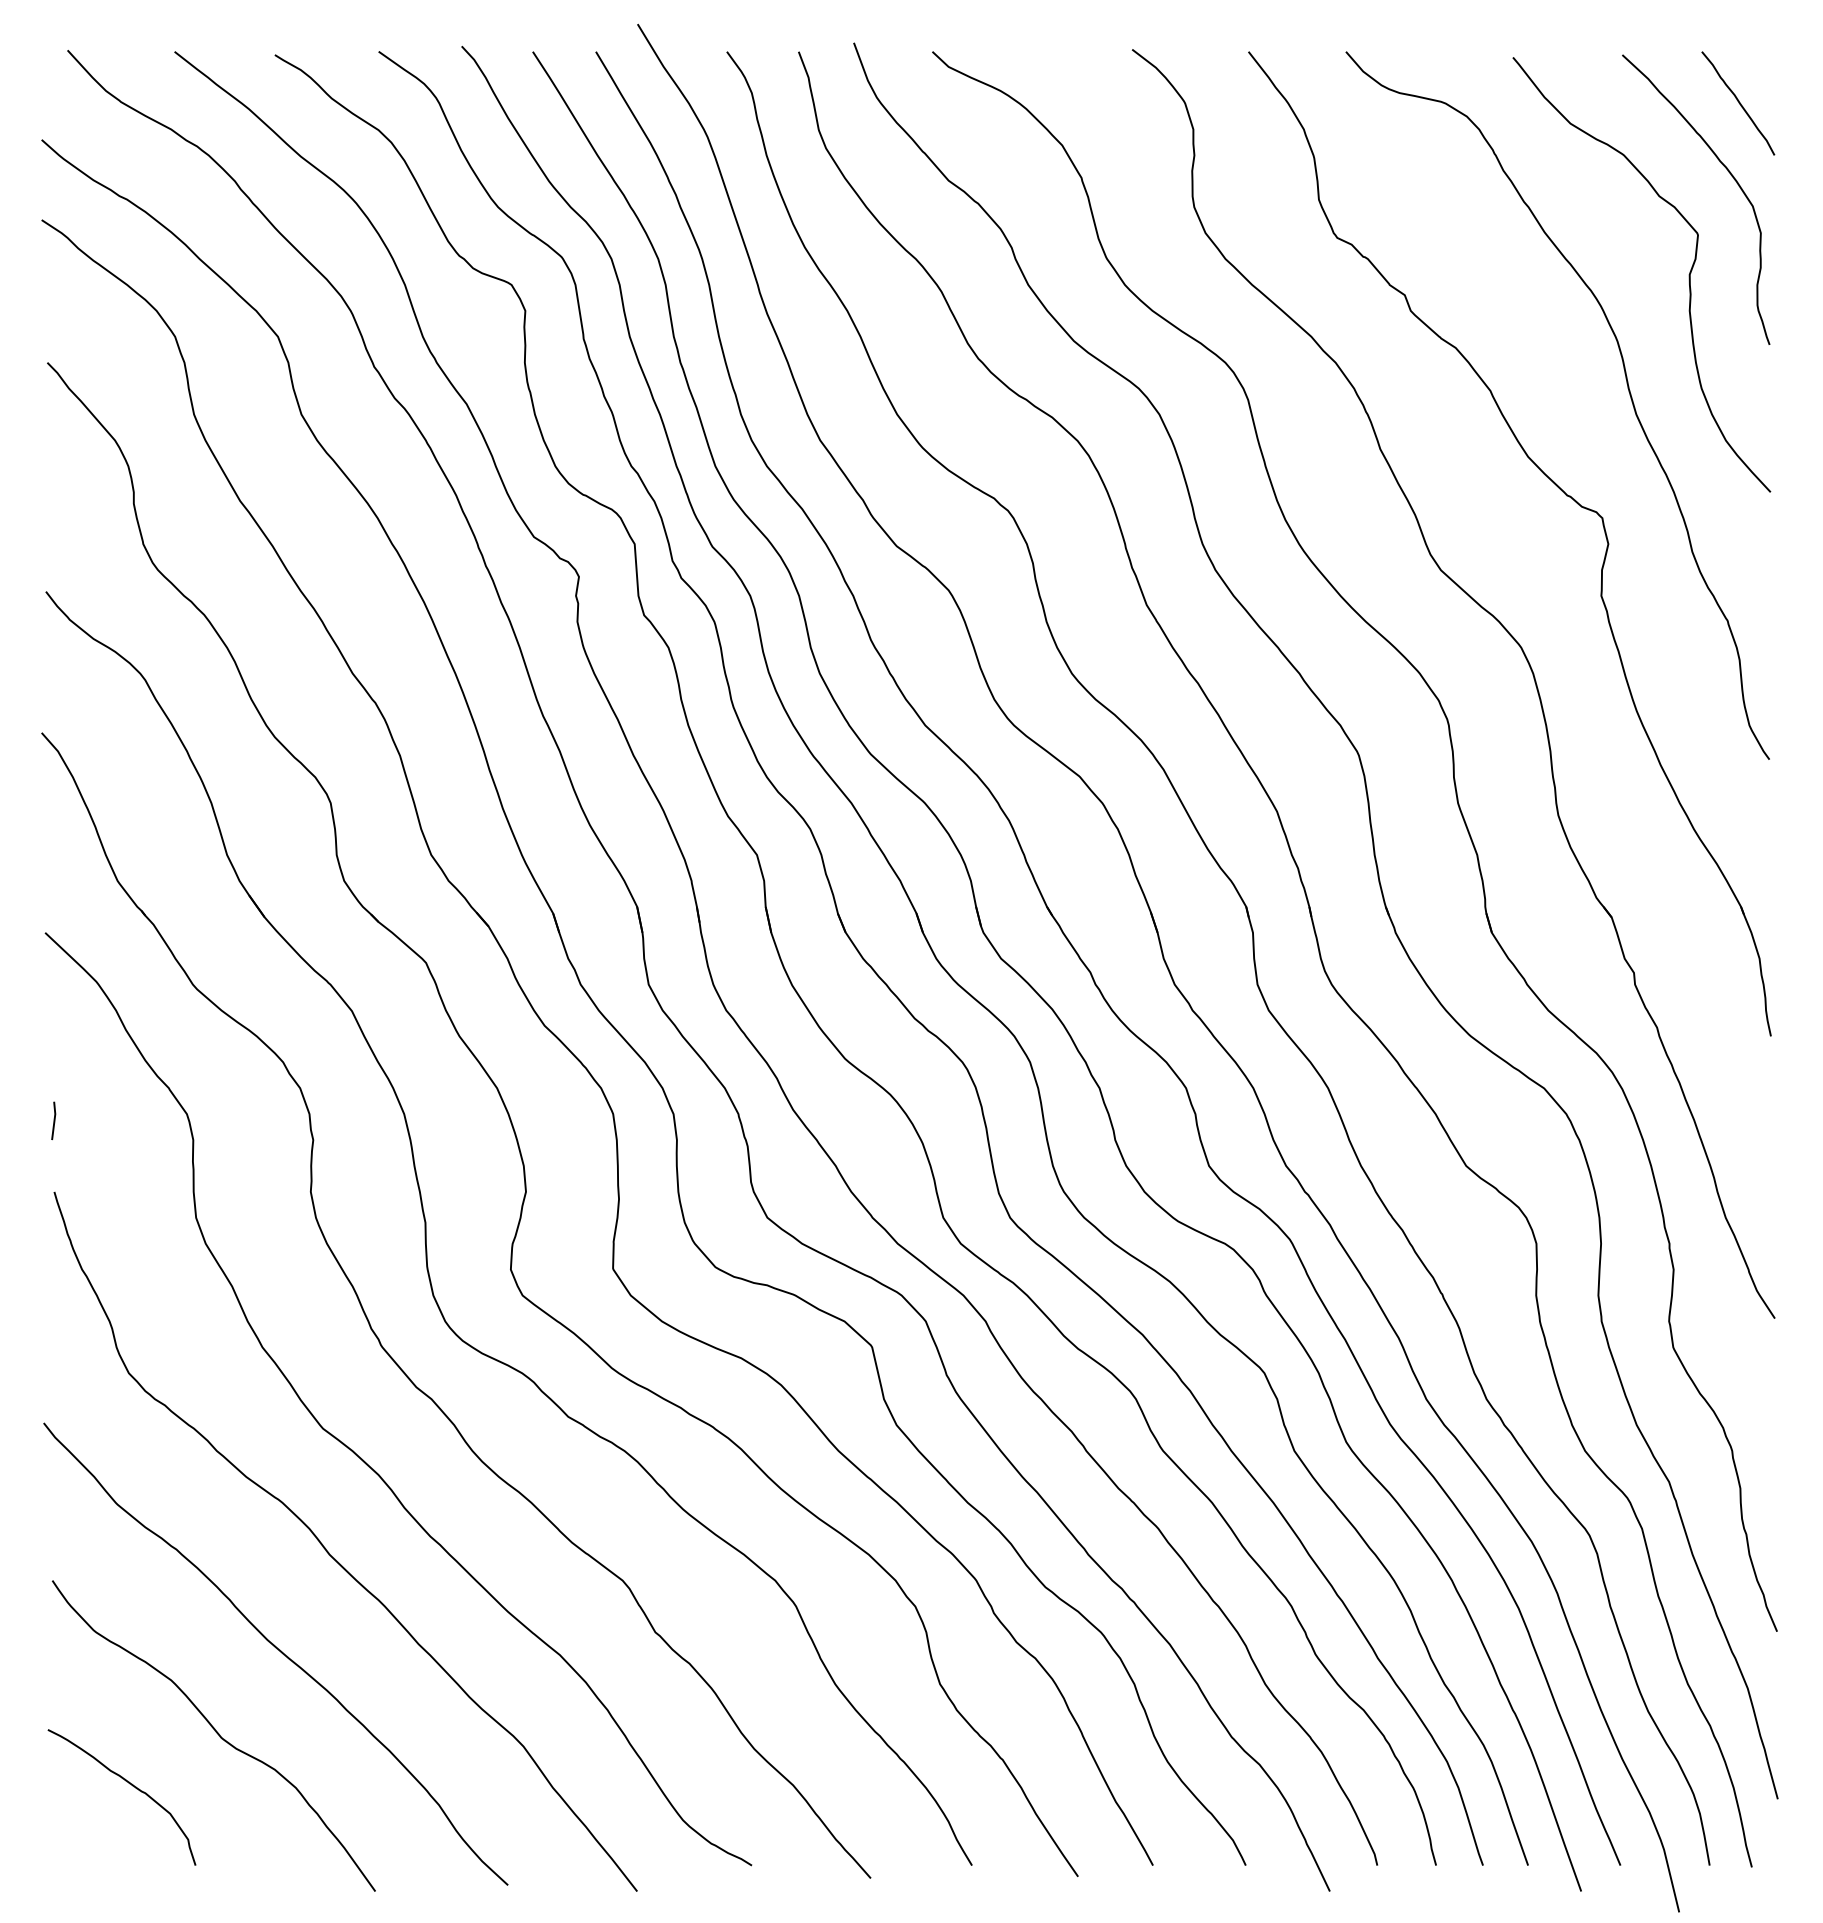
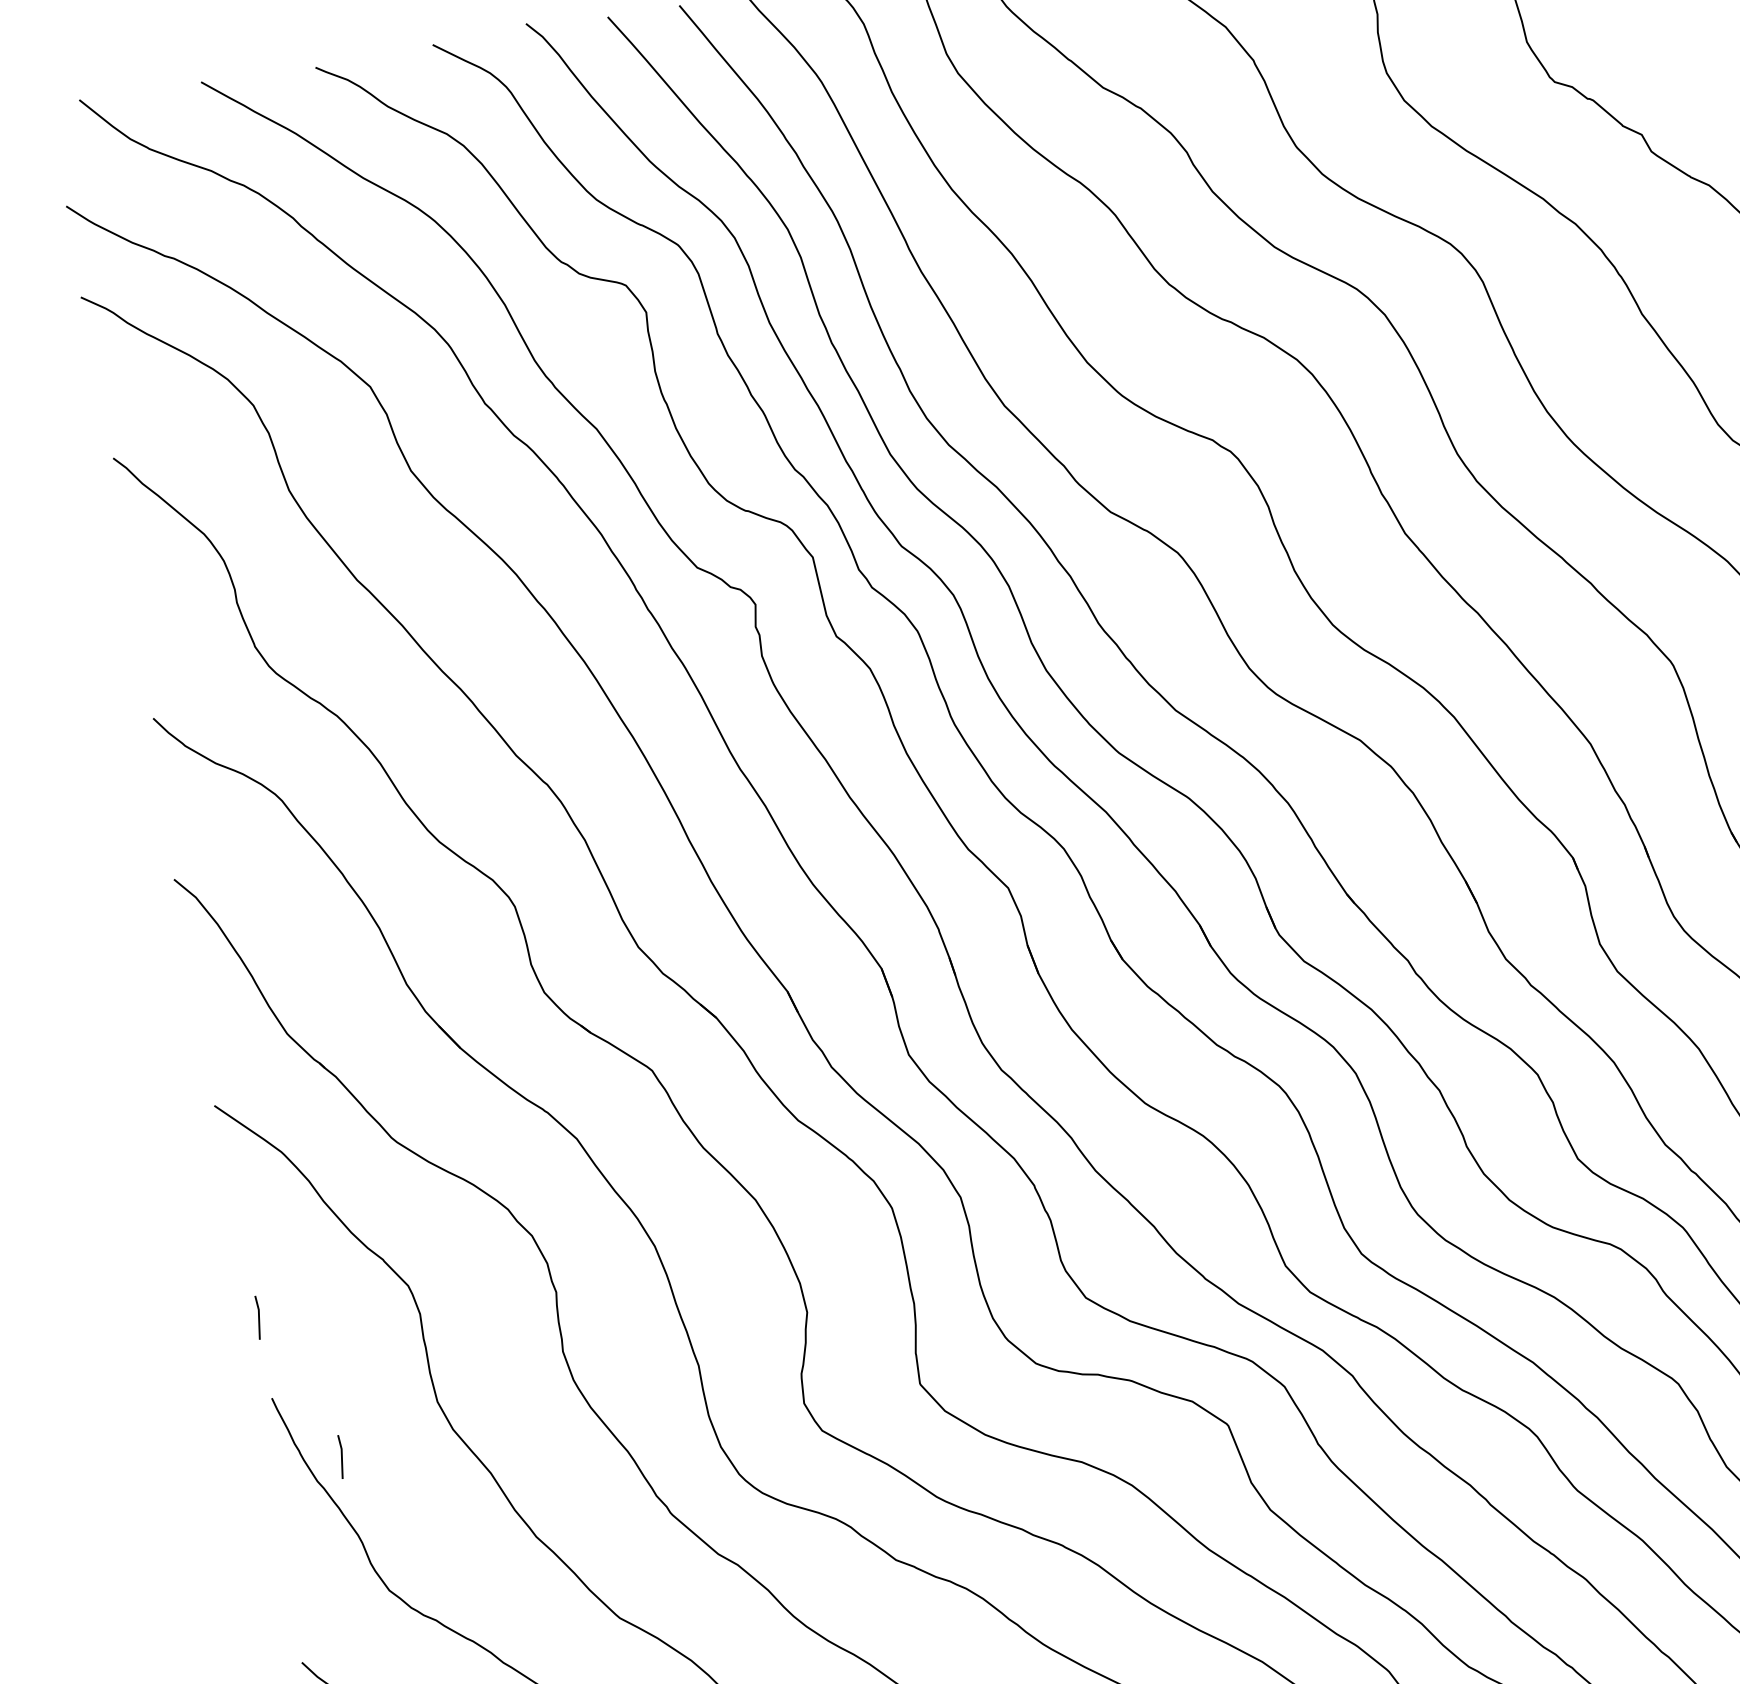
line: (105, 1251) -> (340, 1456), added

